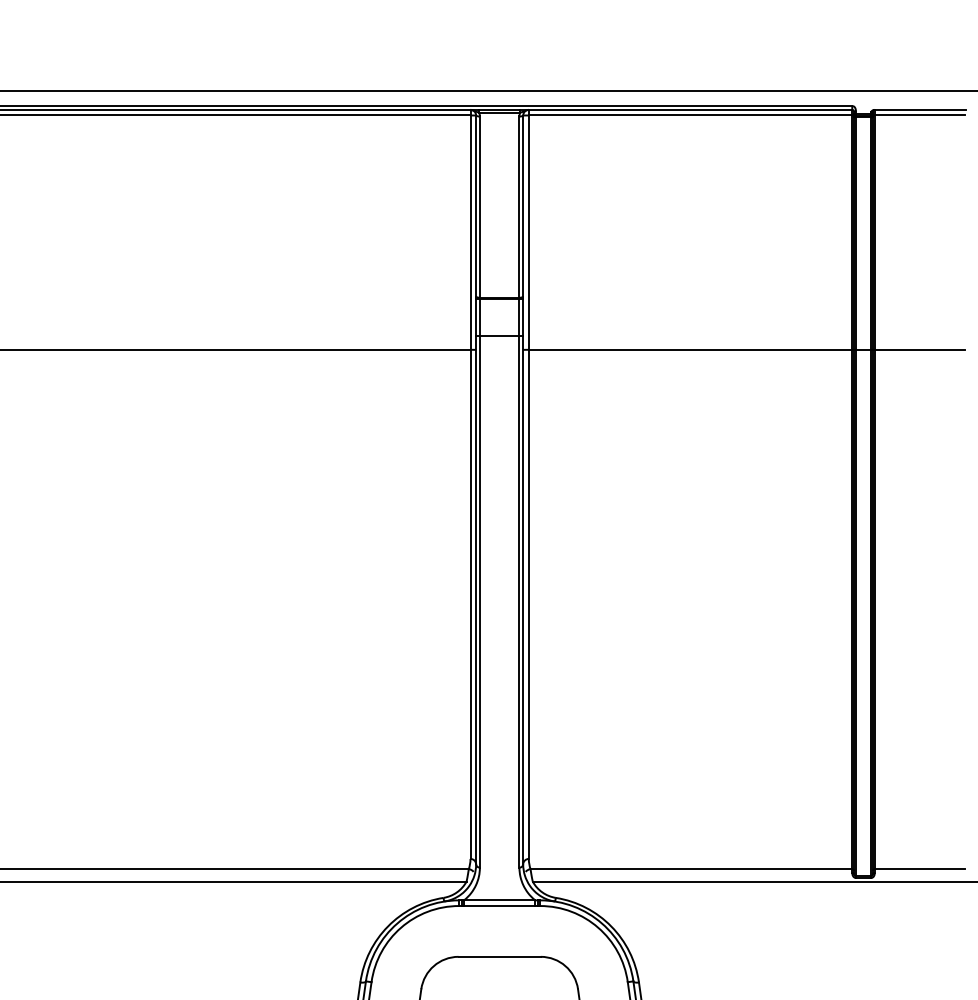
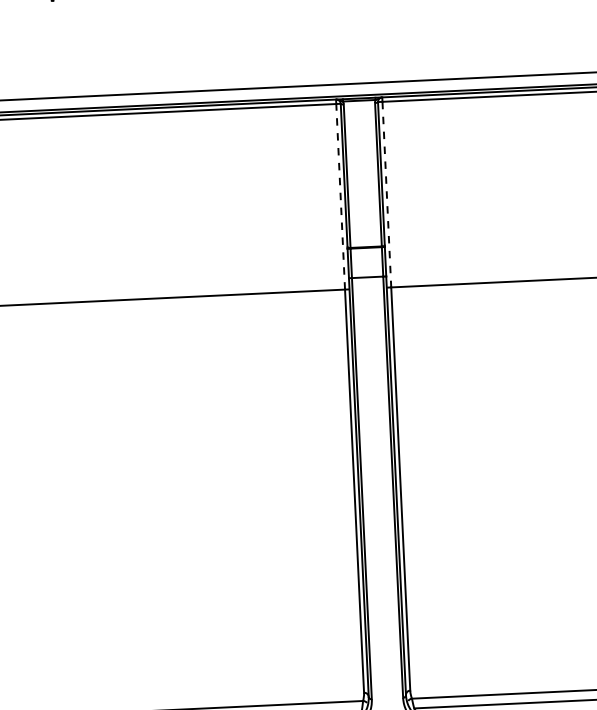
line: (470, 232) -> (340, 196), solid -> dashed
line: (528, 233) -> (386, 195), solid -> dashed

